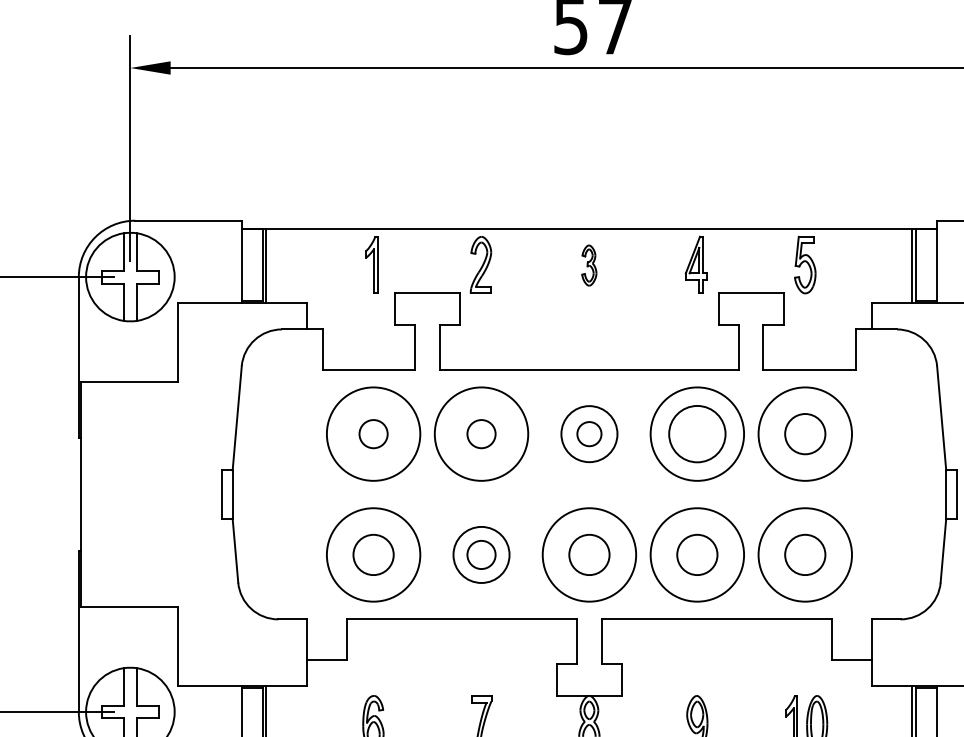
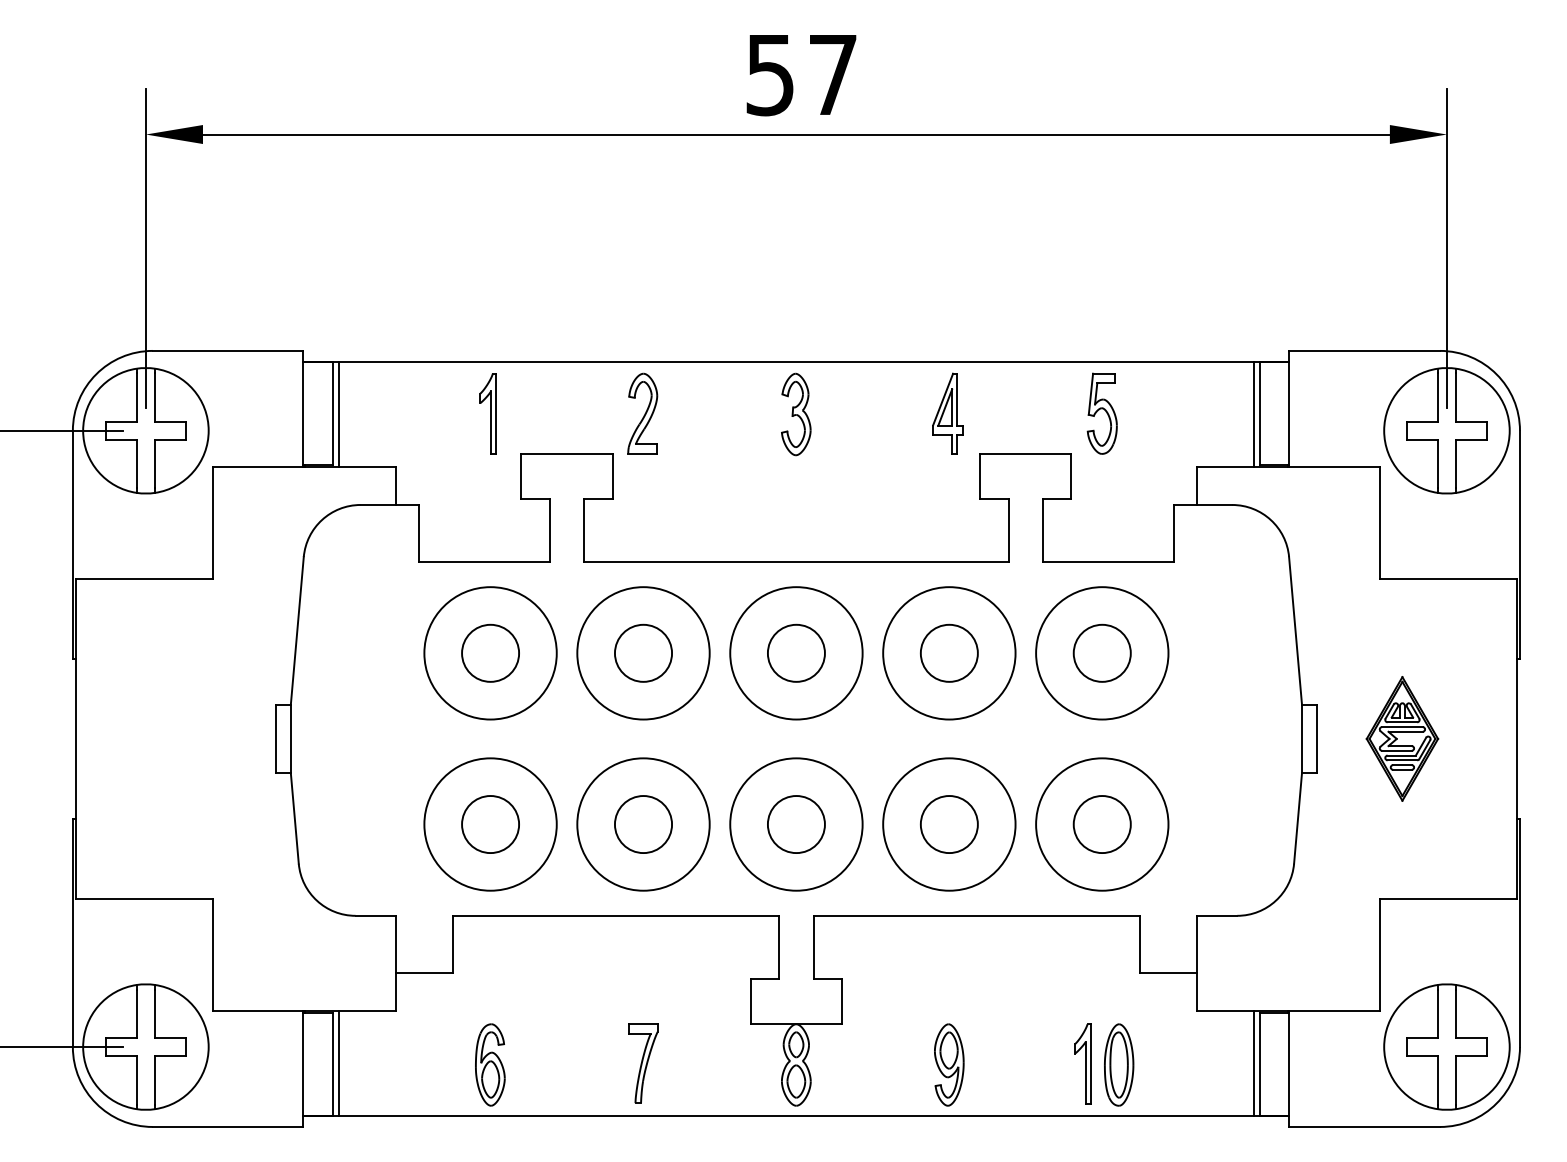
part: (589, 265) -> (796, 414), size x1.43
circle: (373, 433) -> (490, 652), size x1.43
circle: (481, 433) -> (643, 652), size x1.43
circle: (588, 433) -> (795, 652), size x1.67
circle: (696, 433) -> (948, 652), size x0.71
circle: (589, 434) -> (796, 653), size x1.67
circle: (481, 554) -> (643, 824), size x1.43
circle: (481, 554) -> (643, 824), size x1.67

